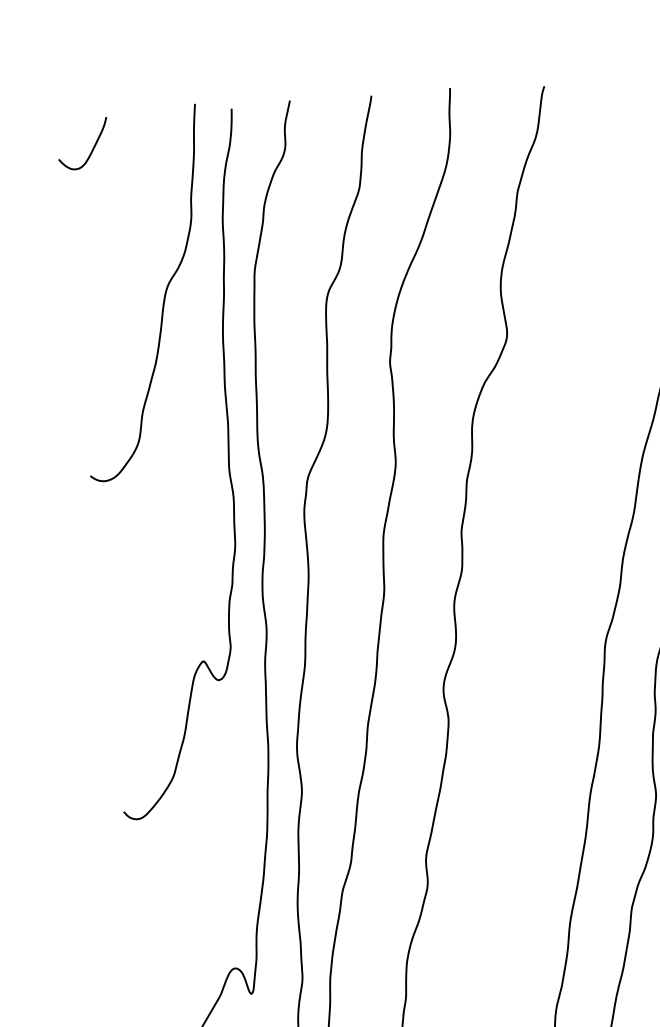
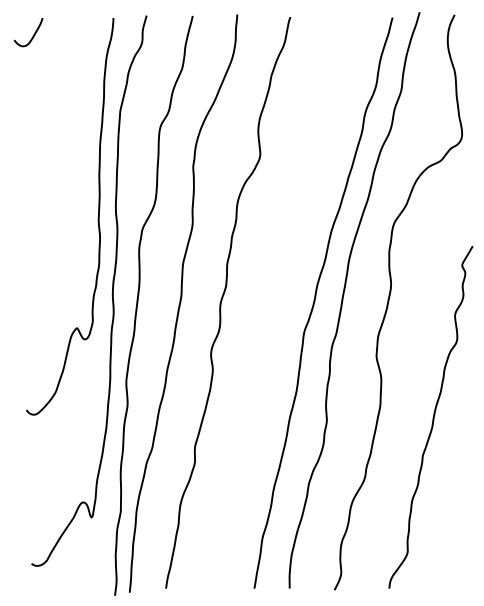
curve: (162, 298) -> (67, 122), removed

